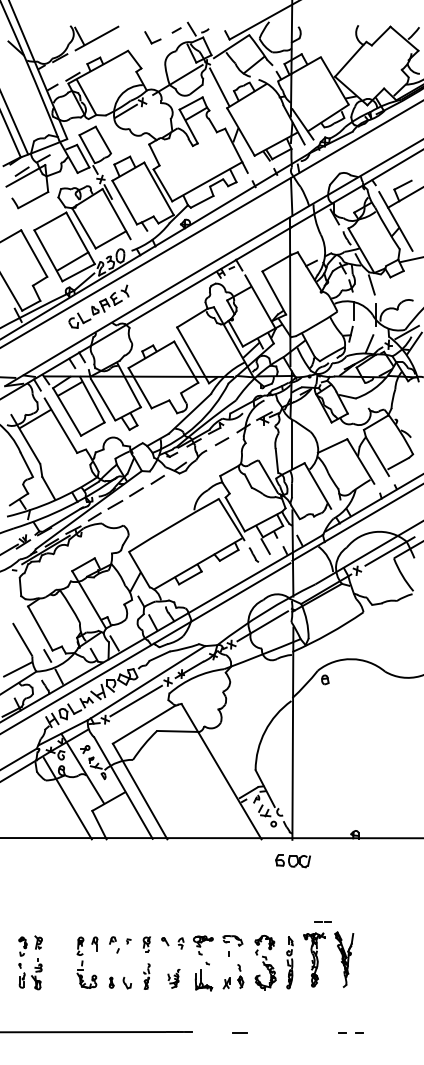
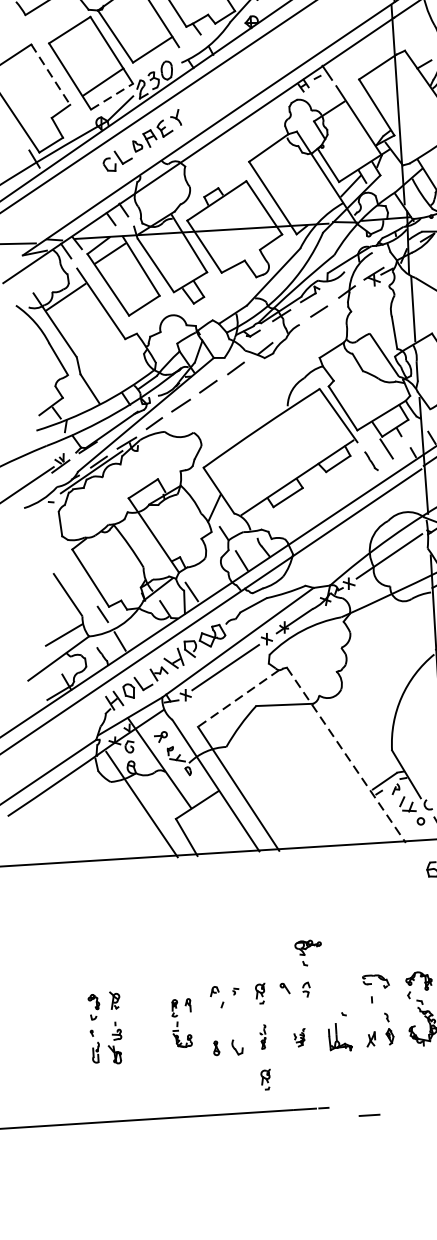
line: (34, 253) -> (51, 74), solid -> dashed
line: (79, 272) -> (113, 96), solid -> dashed
line: (144, 724) -> (238, 698), solid -> dashed
line: (221, 771) -> (346, 755), solid -> dashed
part: (203, 945) -> (308, 953), moved
part: (87, 962) -> (182, 1023), size x0.7
part: (146, 976) -> (262, 1036), size x0.7
part: (173, 978) -> (299, 1037), size x0.7
part: (146, 1008) -> (265, 1079), added
line: (239, 1032) -> (368, 1115), moved

